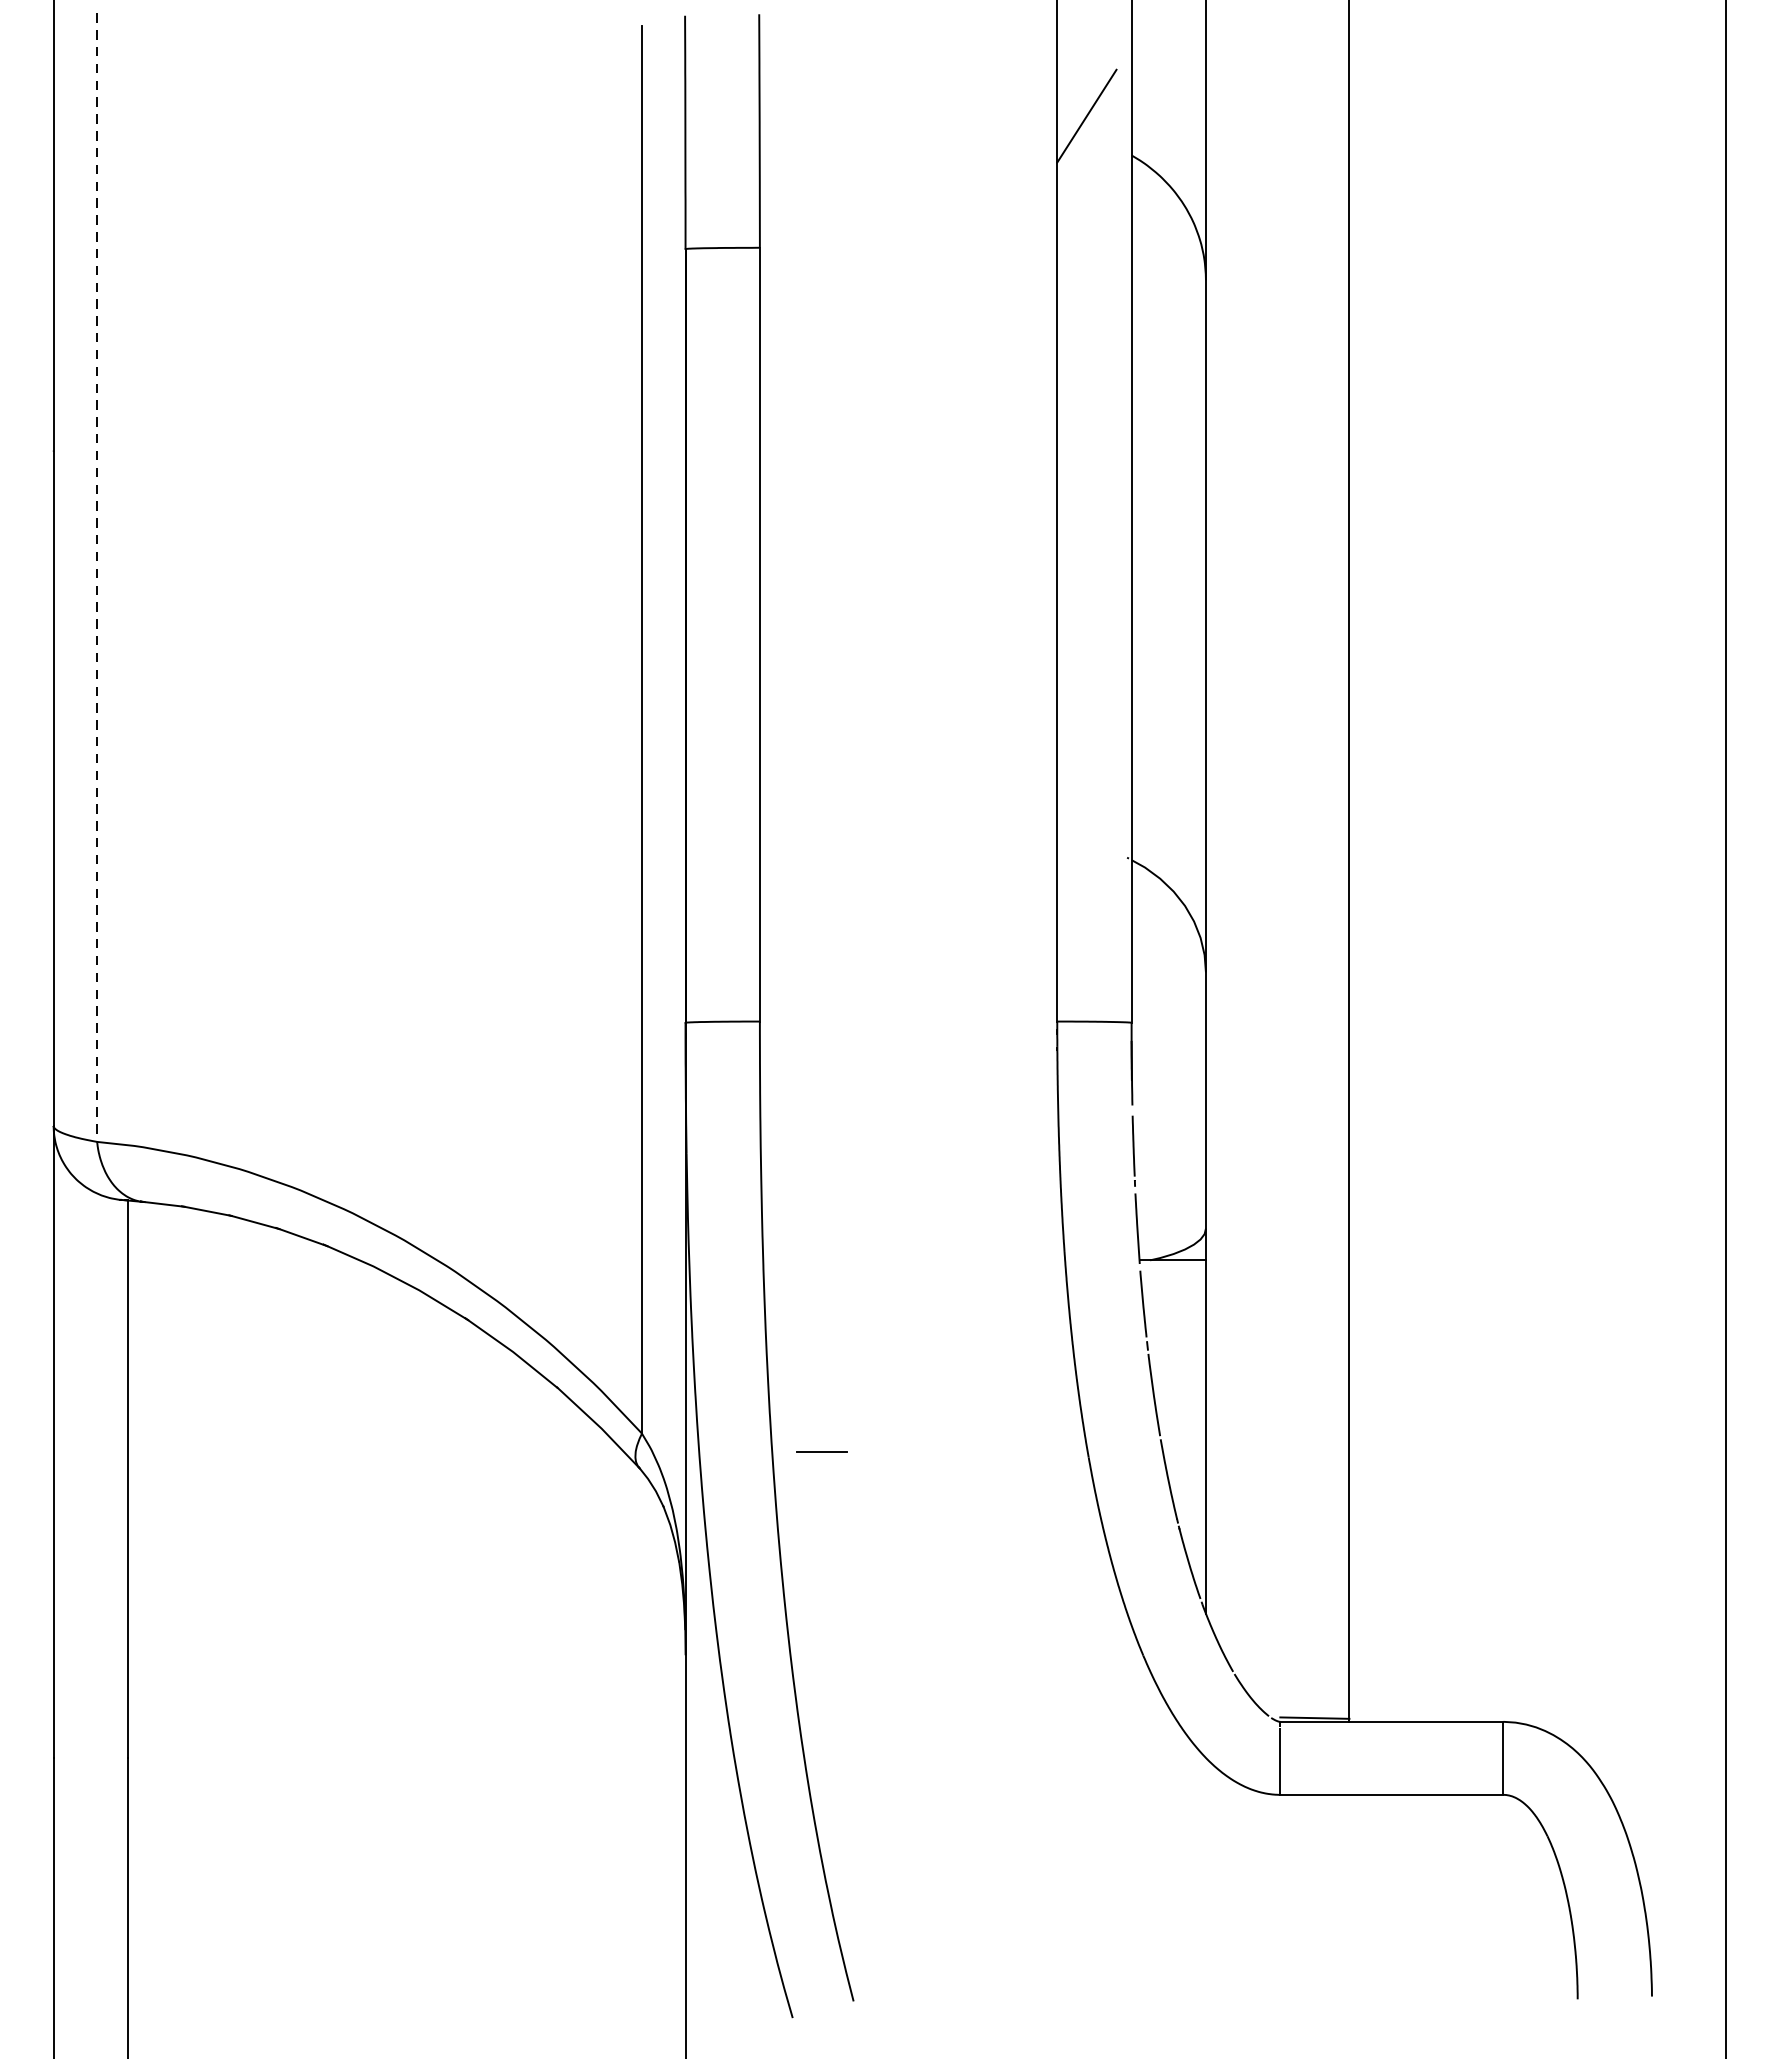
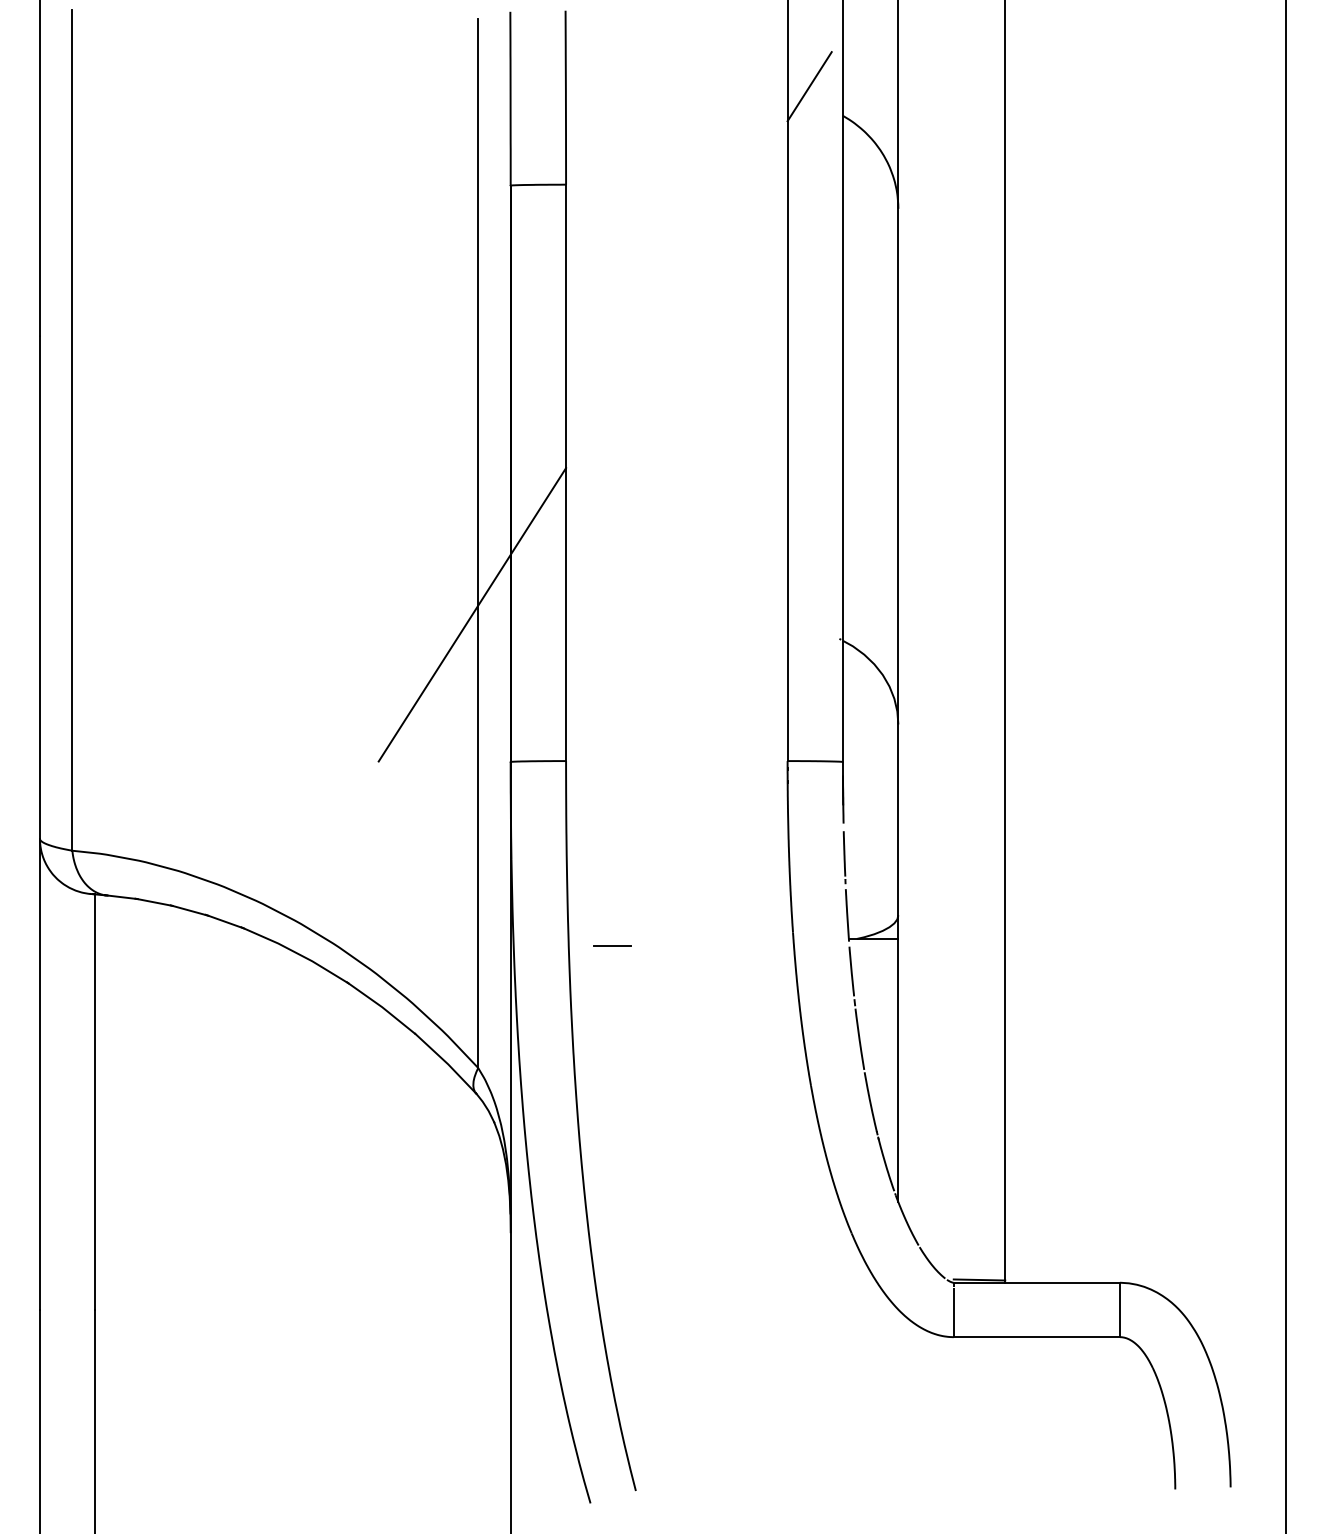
line: (97, 577) -> (72, 430), dashed -> solid
line: (634, 824) -> (472, 614), added
line: (822, 1451) -> (612, 945), moved

